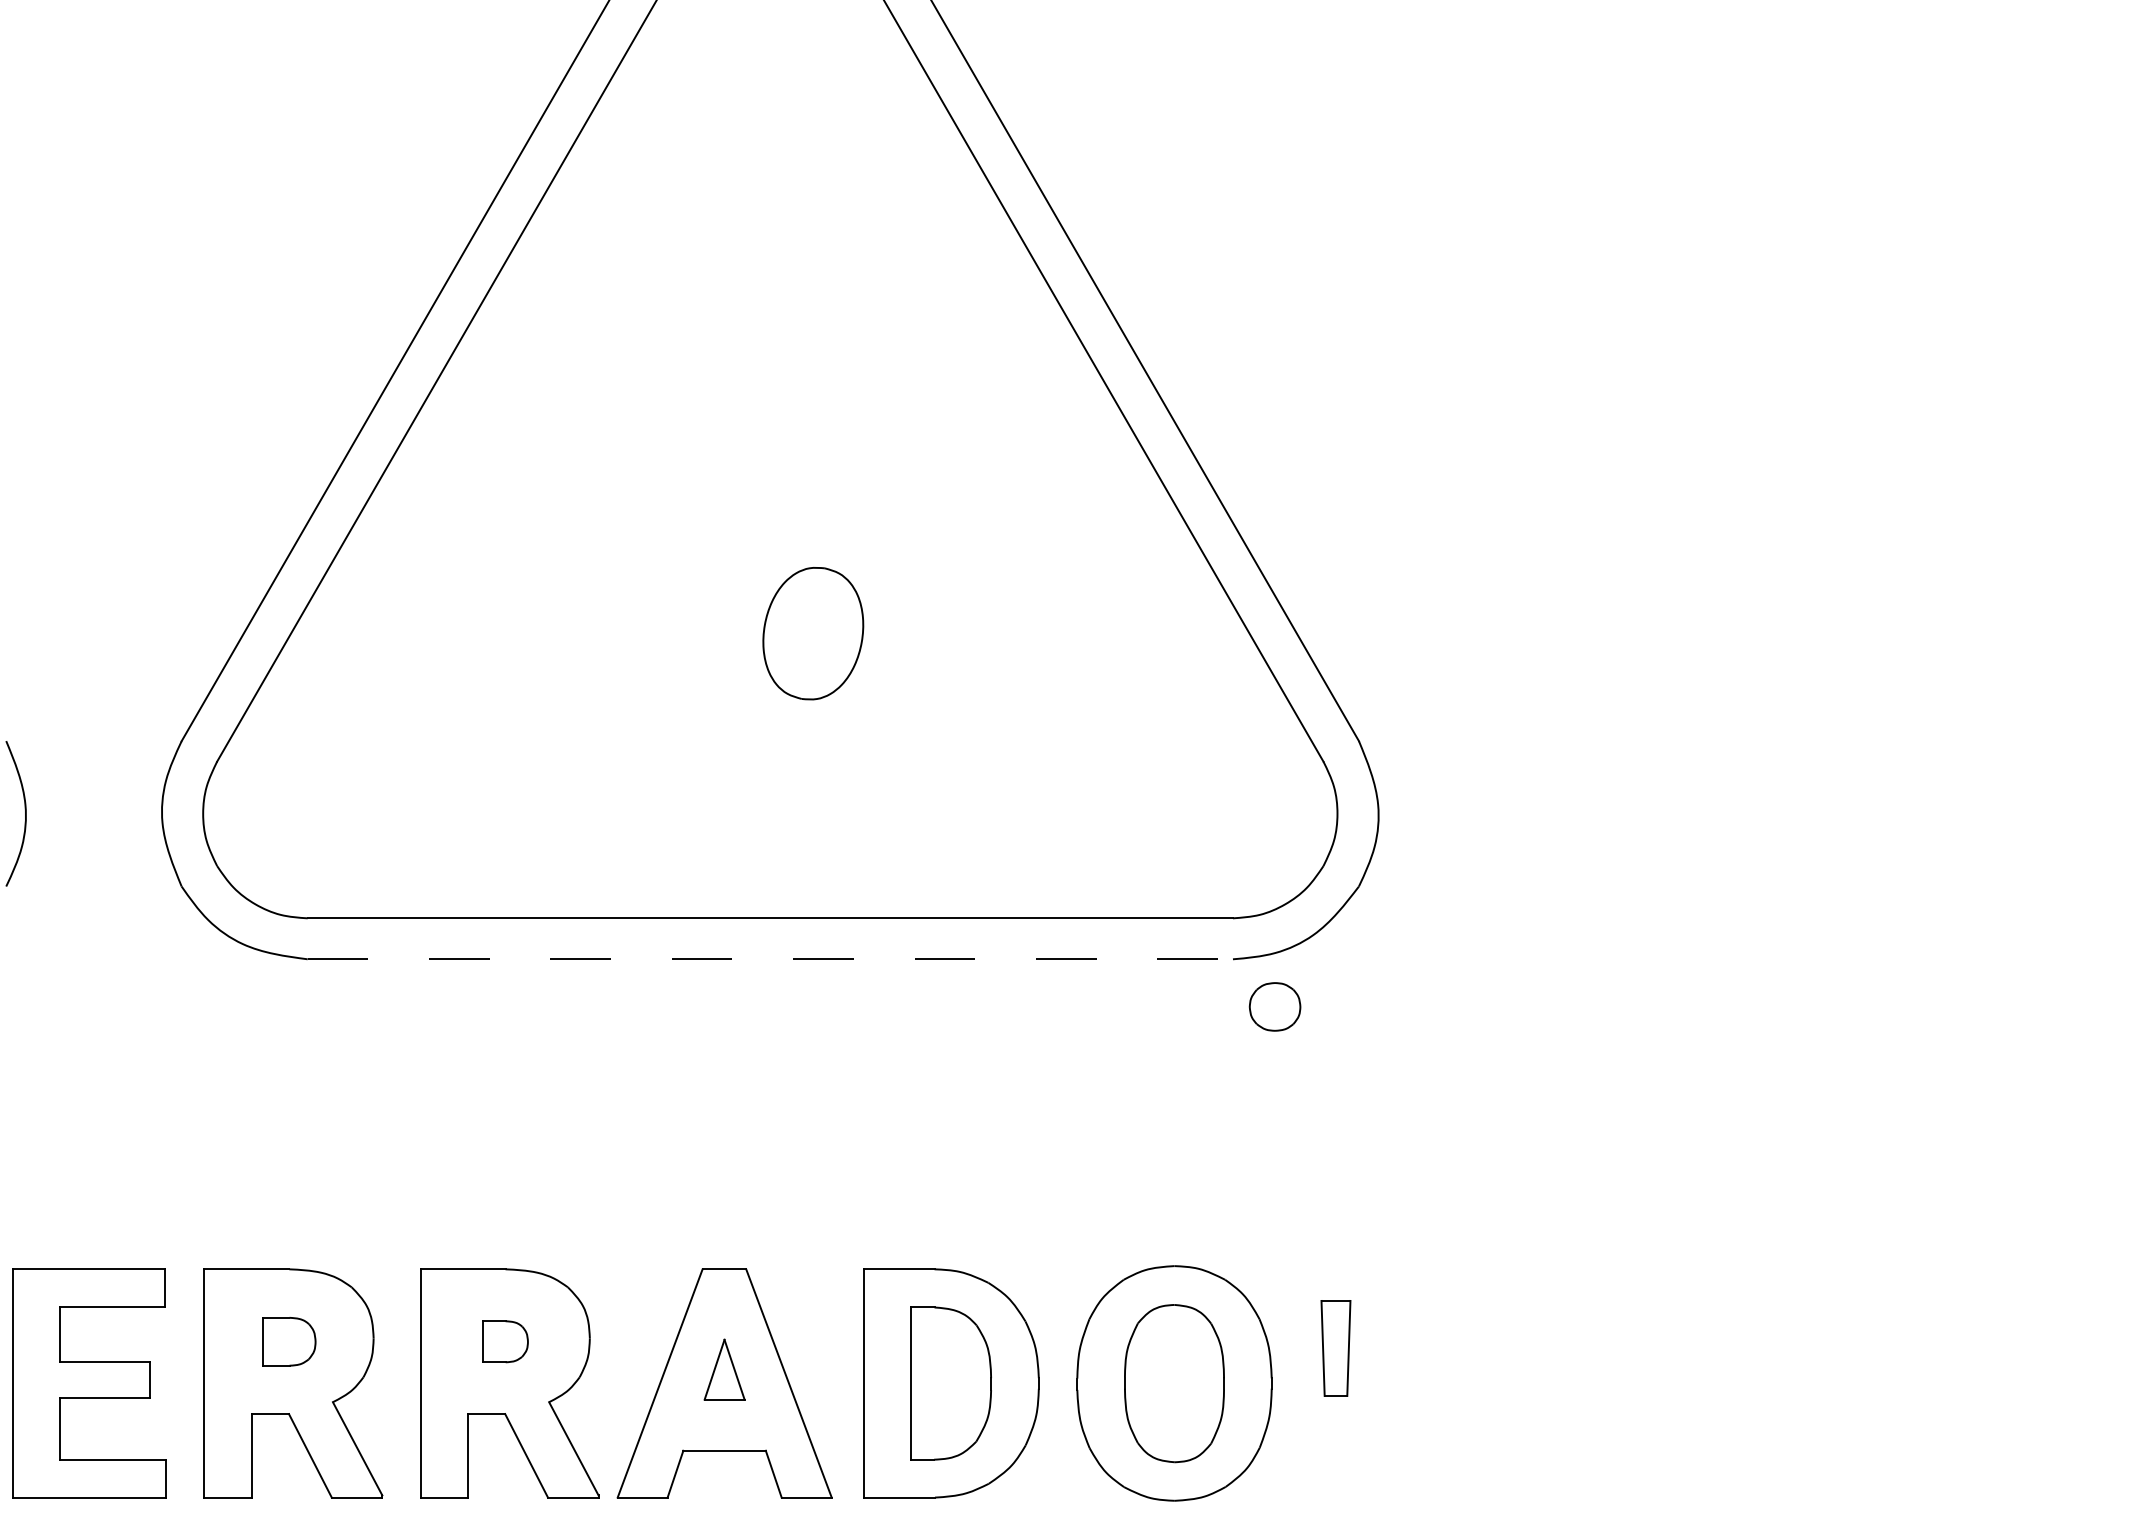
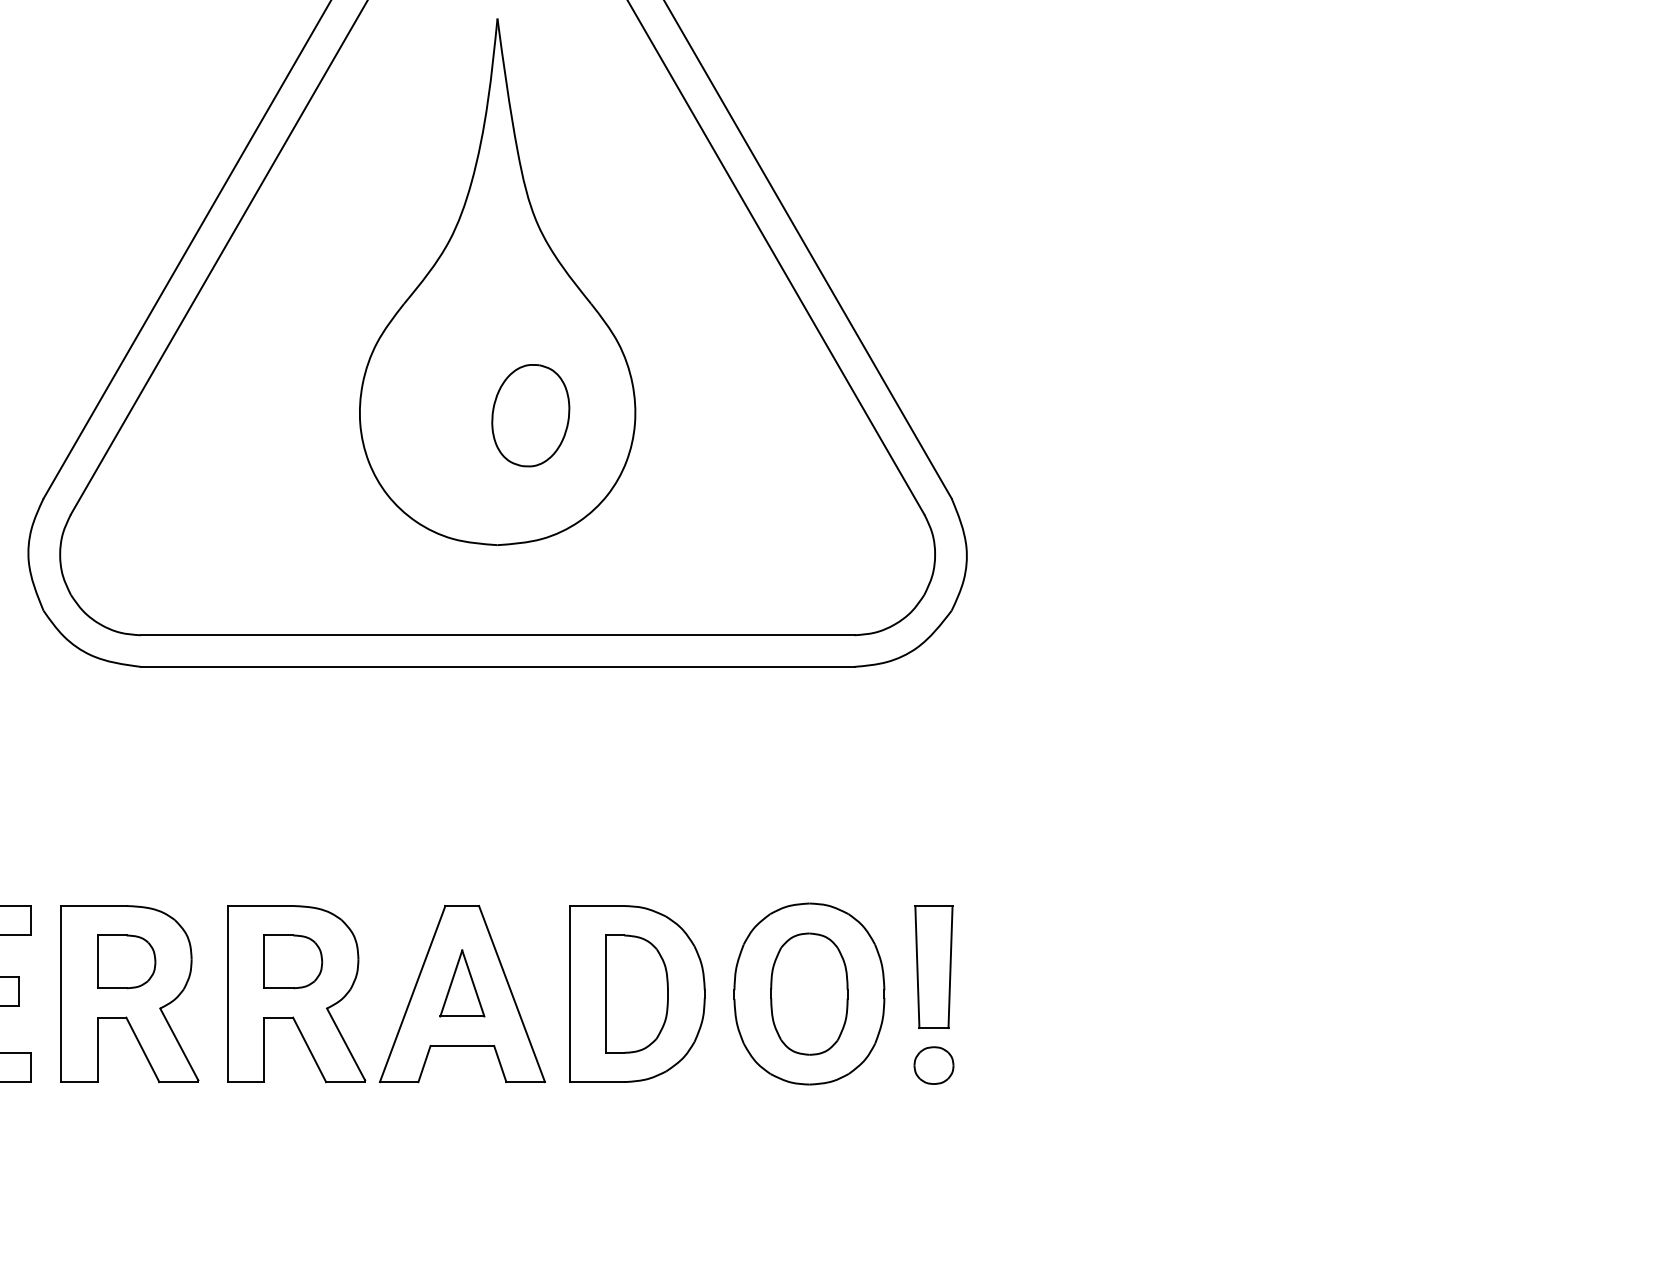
part: (770, 459) -> (497, 281), added
line: (770, 958) -> (497, 666), dashed -> solid
part: (1274, 1006) -> (933, 1065), moved
part: (289, 1341) -> (126, 961), size x1.43
part: (505, 1341) -> (293, 961), size x1.67
part: (1335, 1347) -> (933, 966), size x1.67
part: (724, 1369) -> (462, 983), size x1.43

